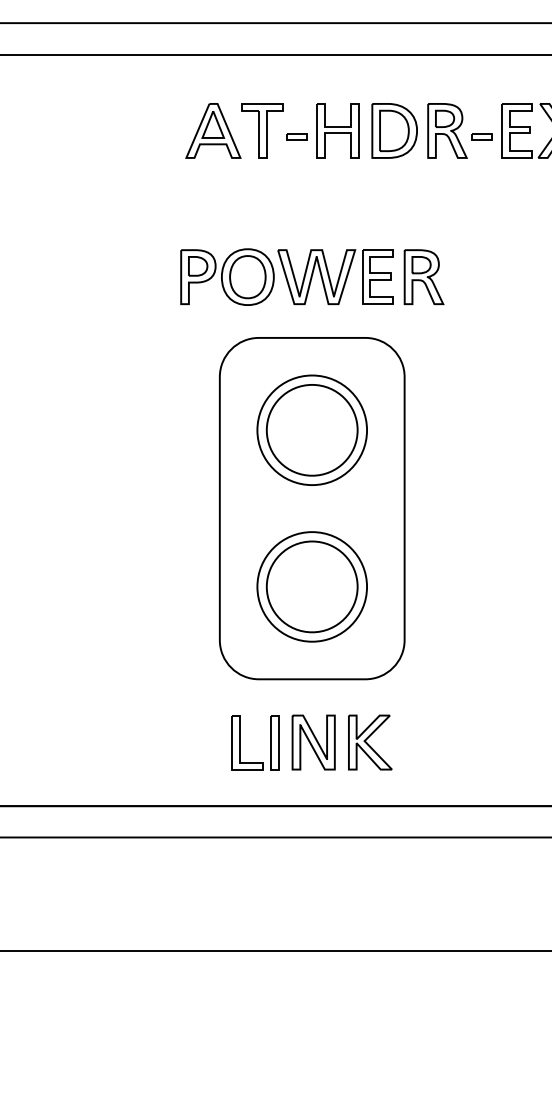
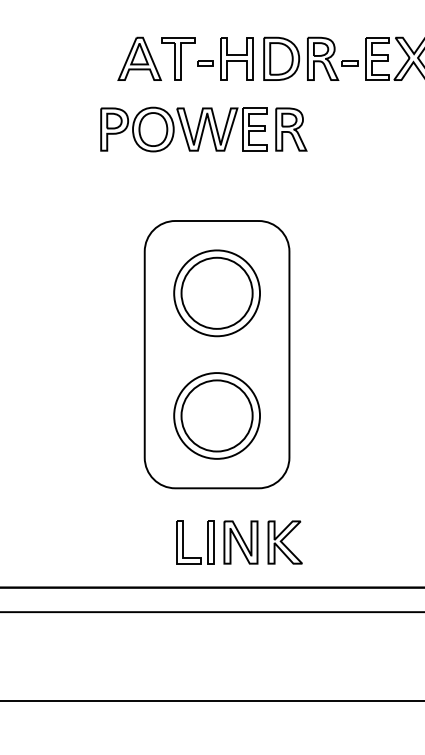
part: (312, 276) -> (203, 129), moved
part: (311, 742) -> (239, 542), moved

